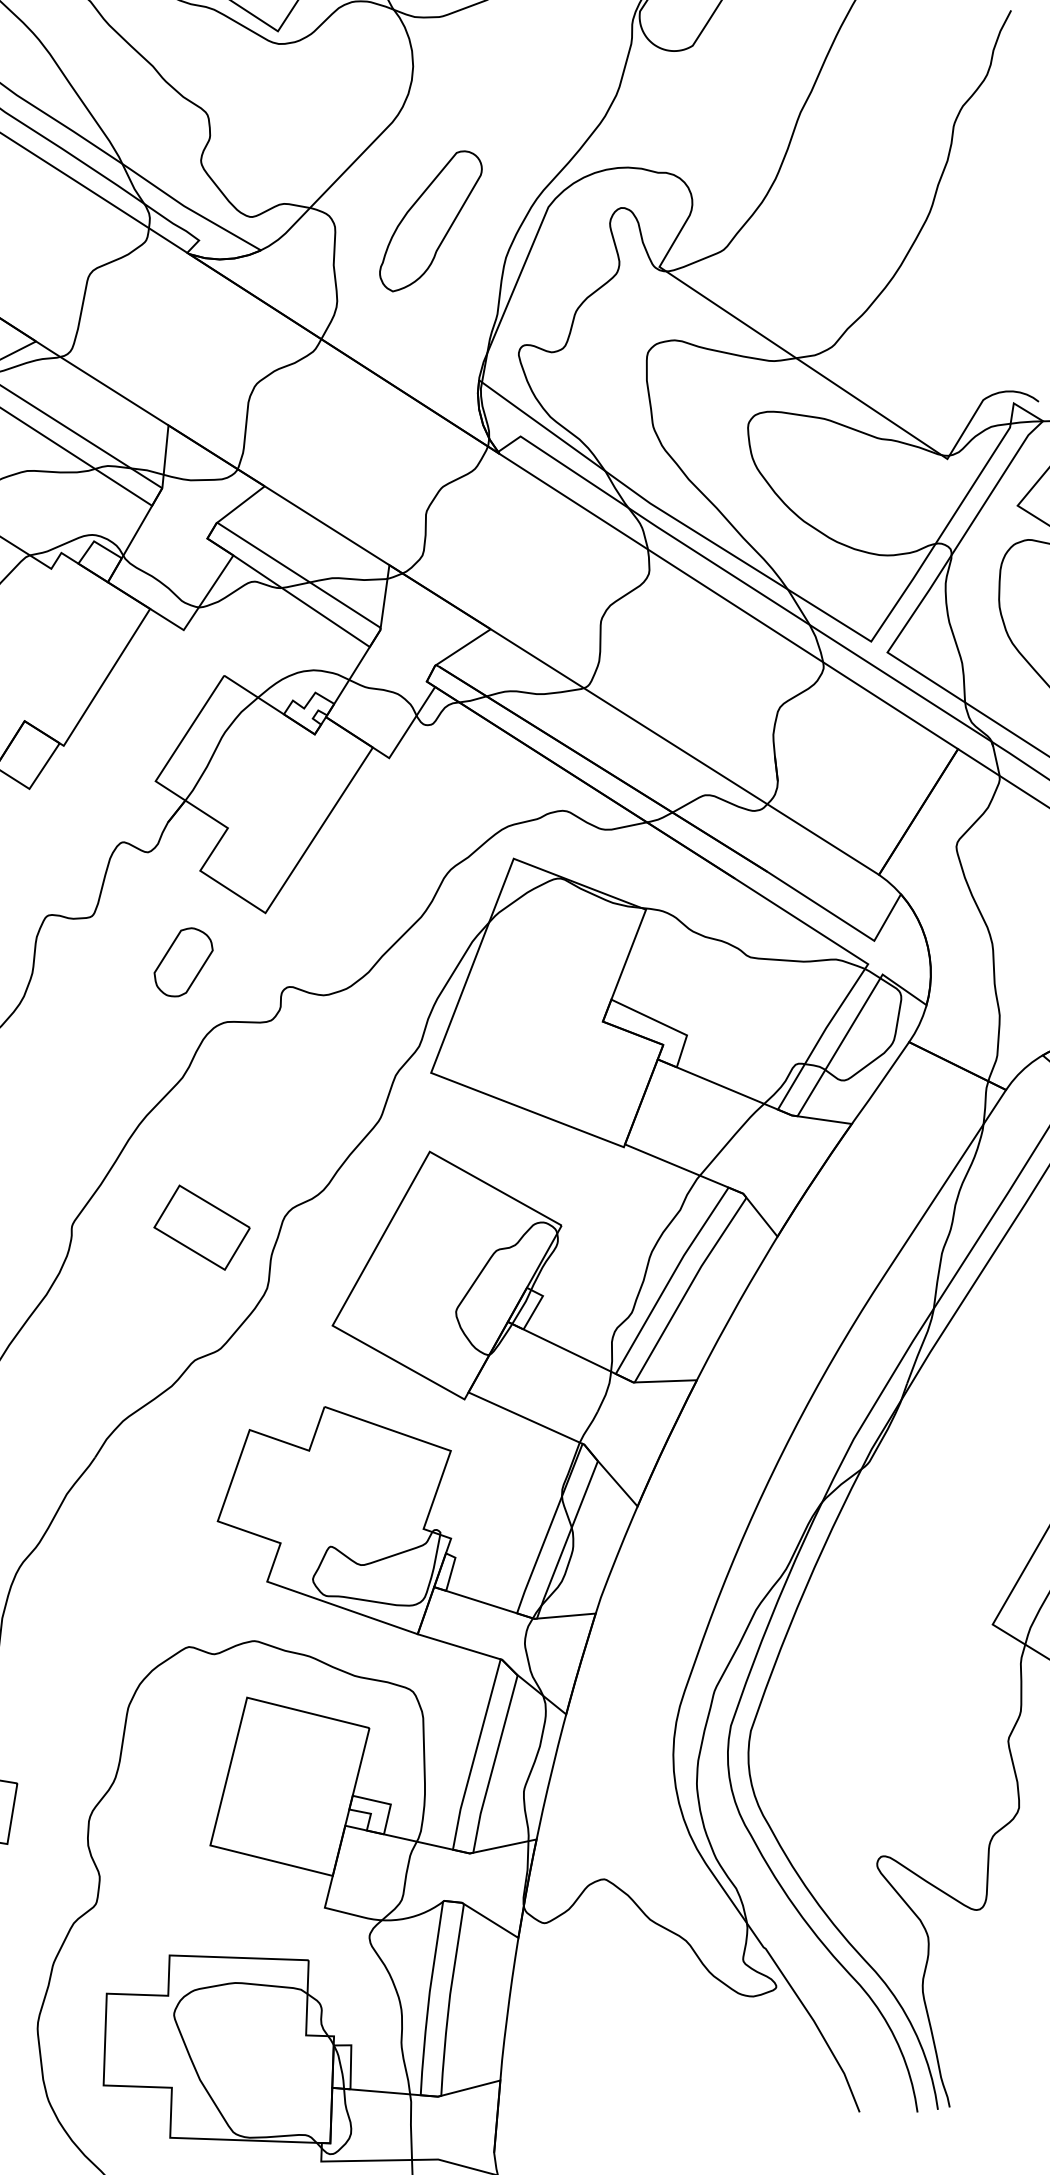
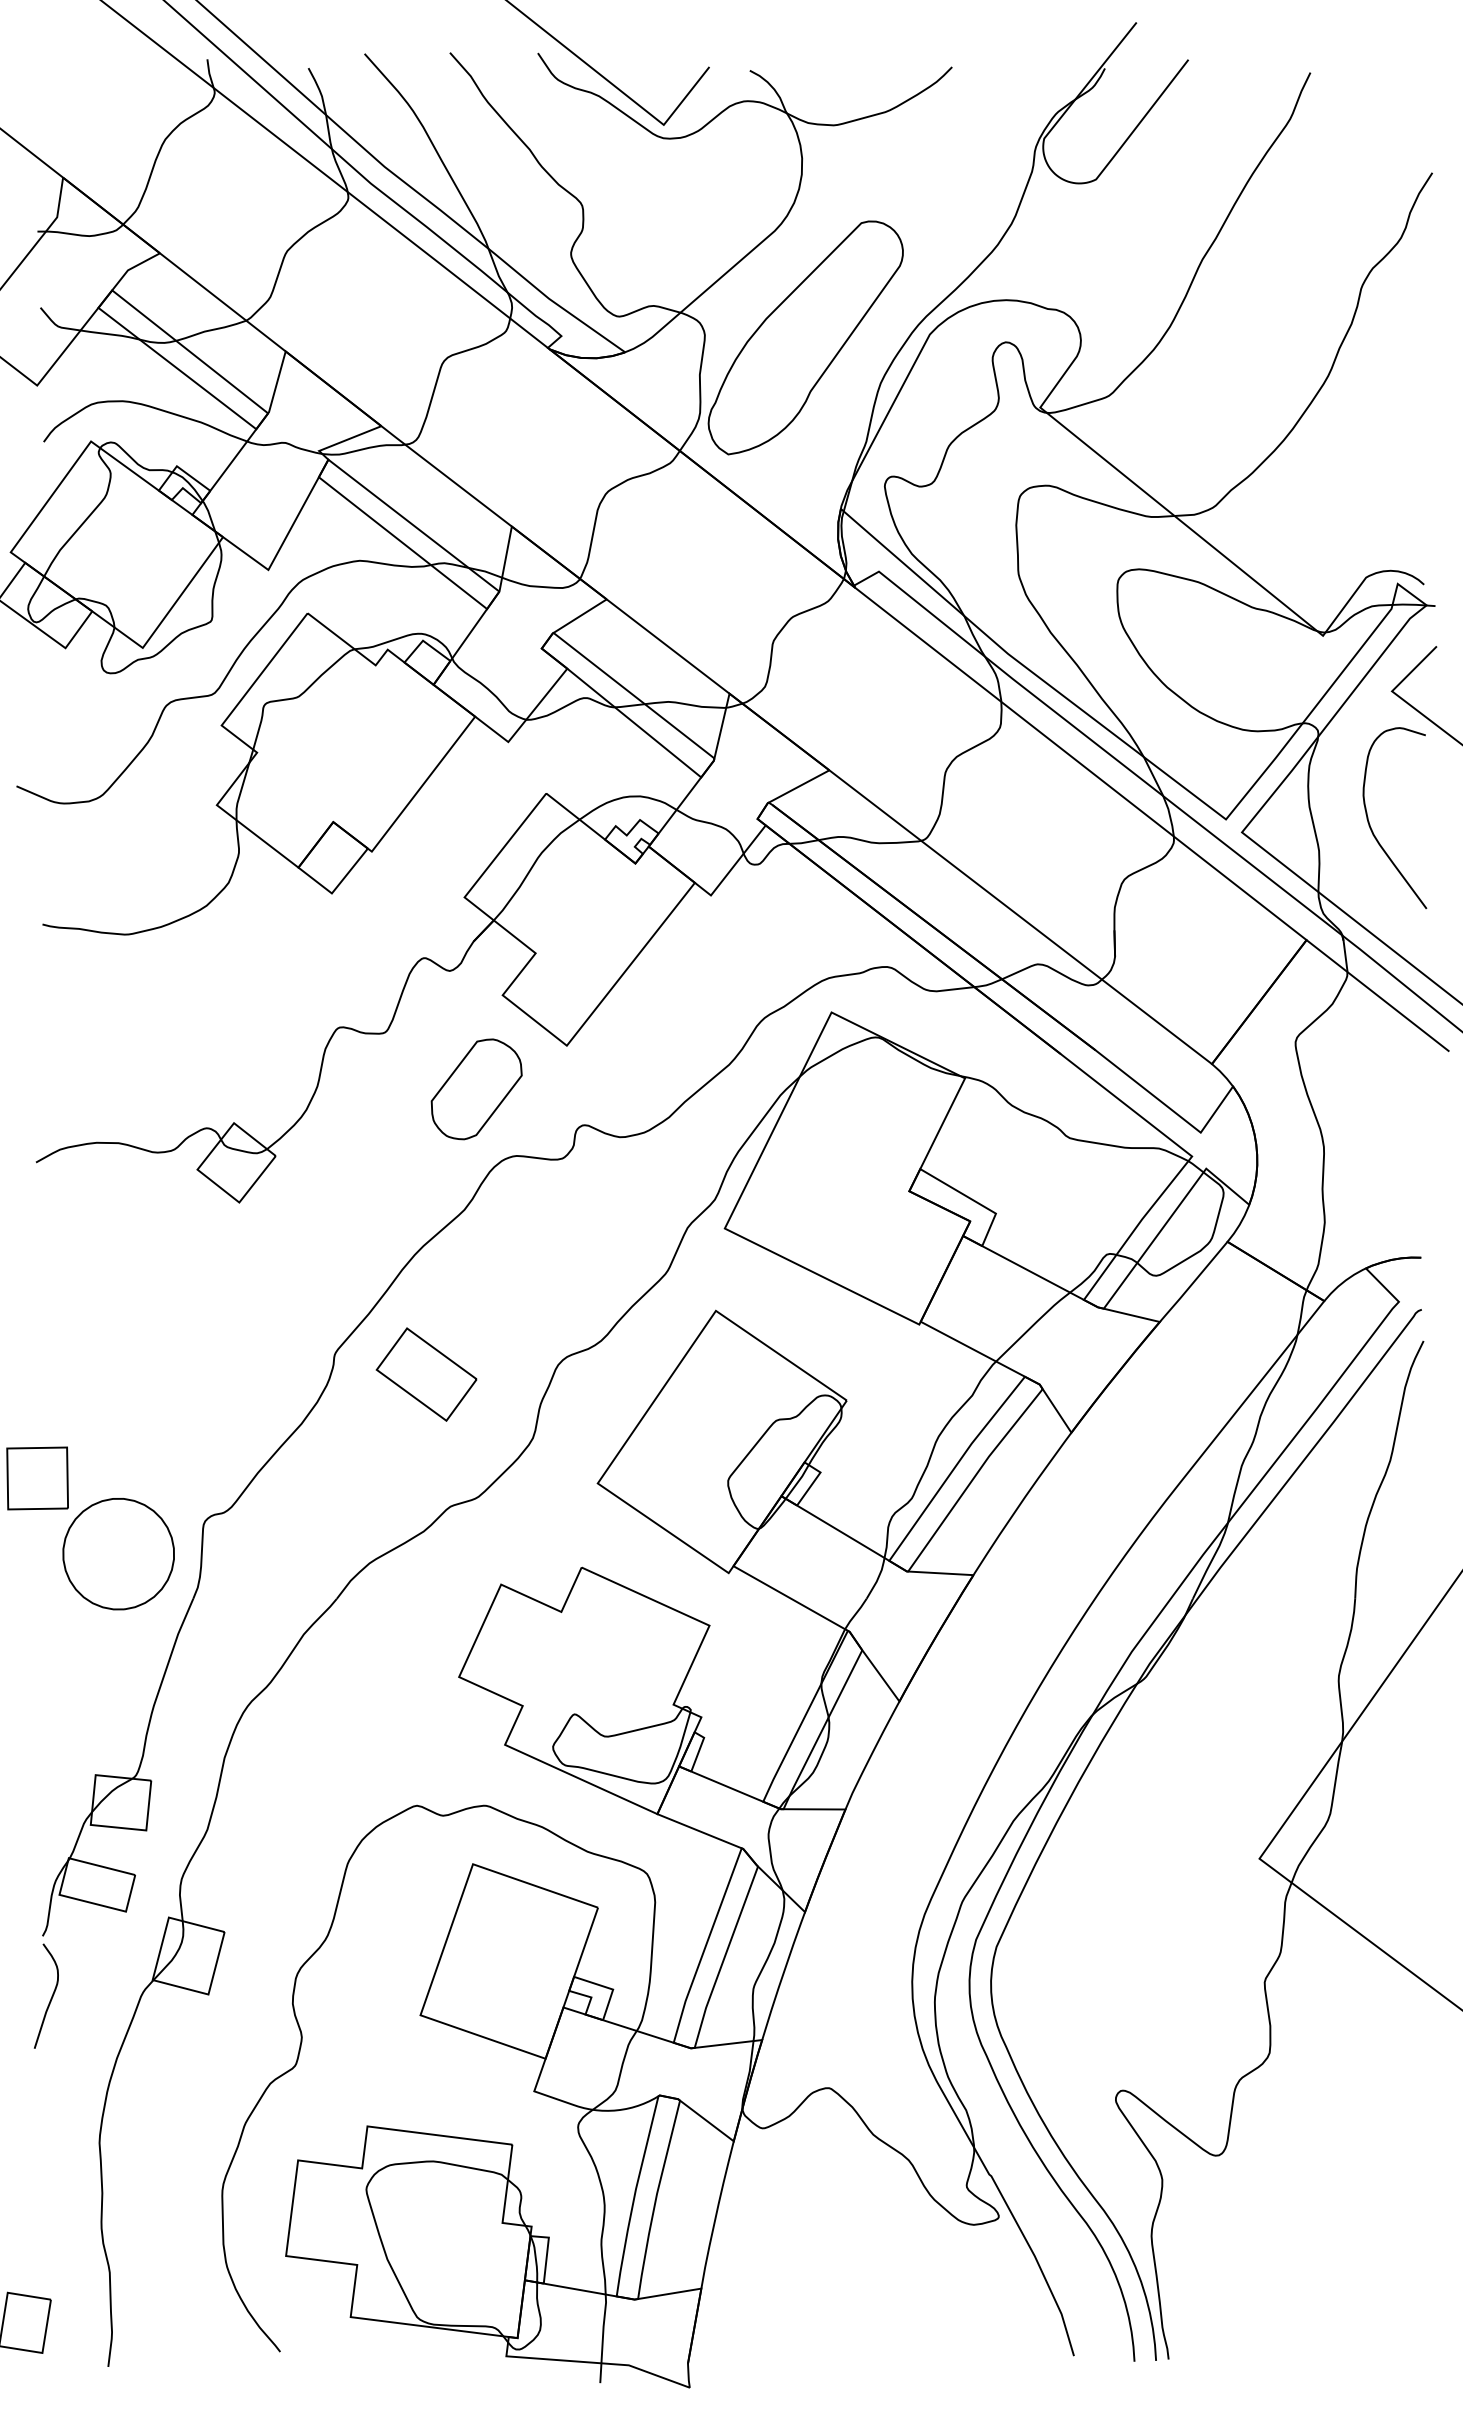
part: (430, 220) -> (805, 337), size x1.67
part: (183, 962) -> (476, 1089), size x1.43
part: (201, 1227) -> (426, 1374), moved

